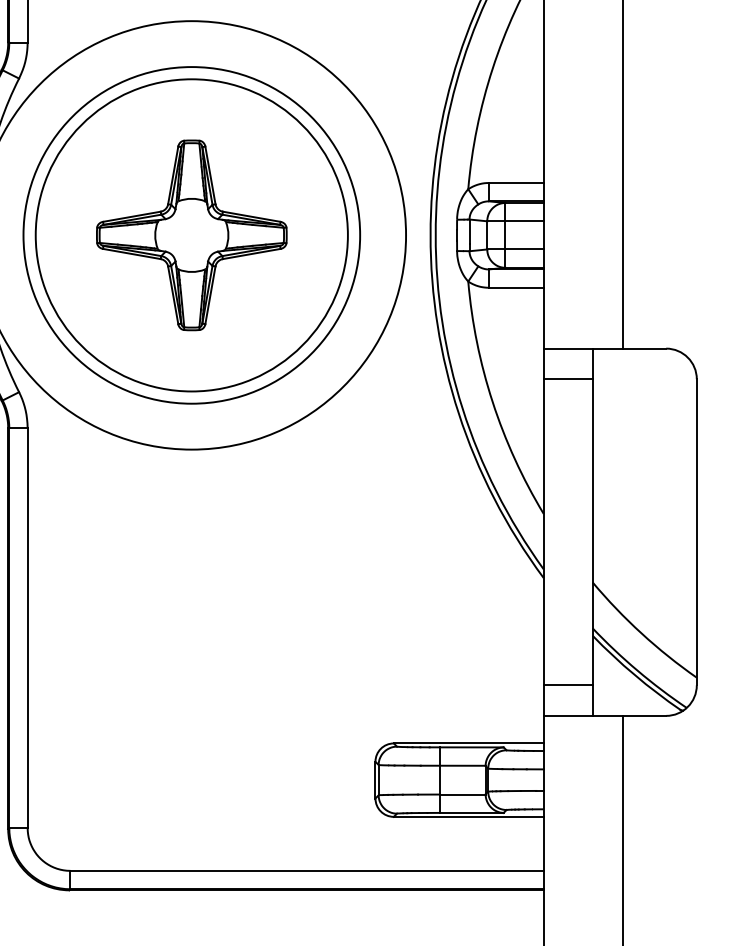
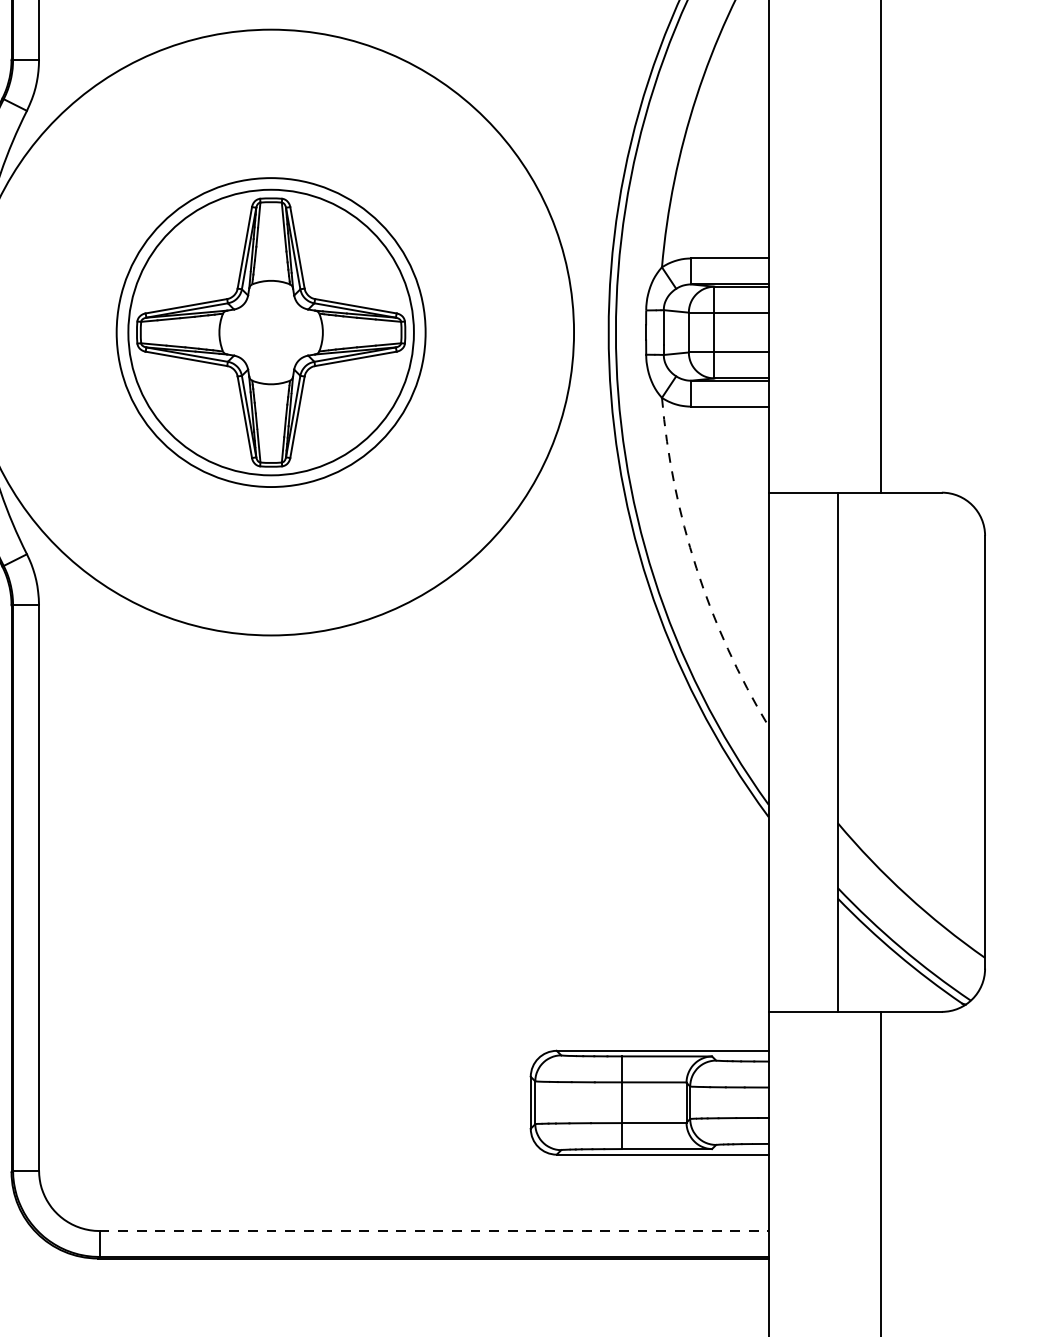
circle: (191, 235) -> (270, 332), size x0.6
circle: (191, 235) -> (270, 332), size x0.7
line: (567, 379) -> (802, 536), removed
arc: (492, 402) -> (696, 568), solid -> dashed
line: (567, 685) -> (802, 968), removed
line: (307, 870) -> (434, 1230), solid -> dashed

